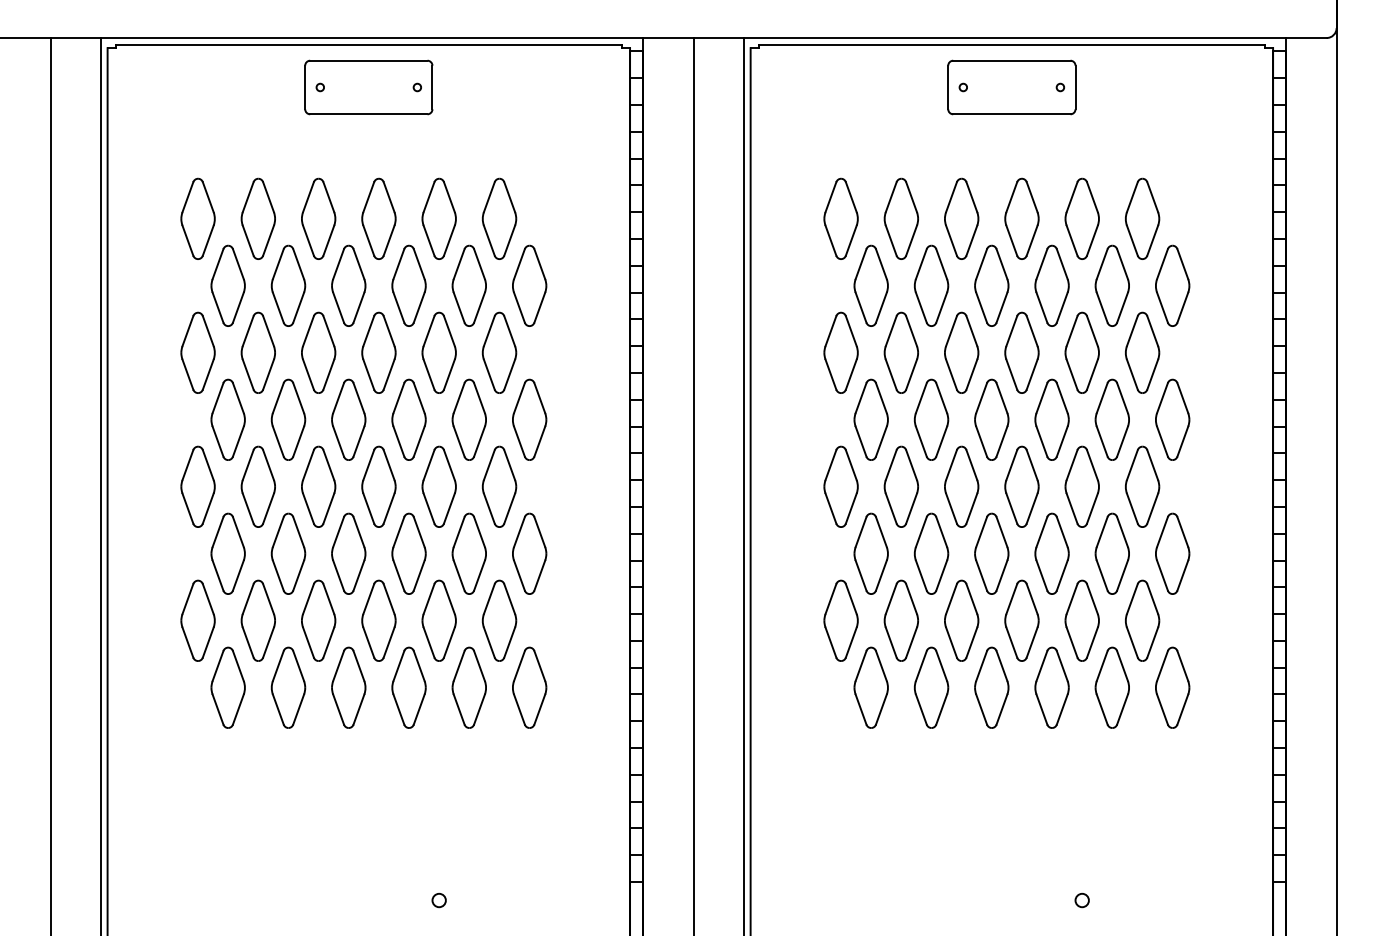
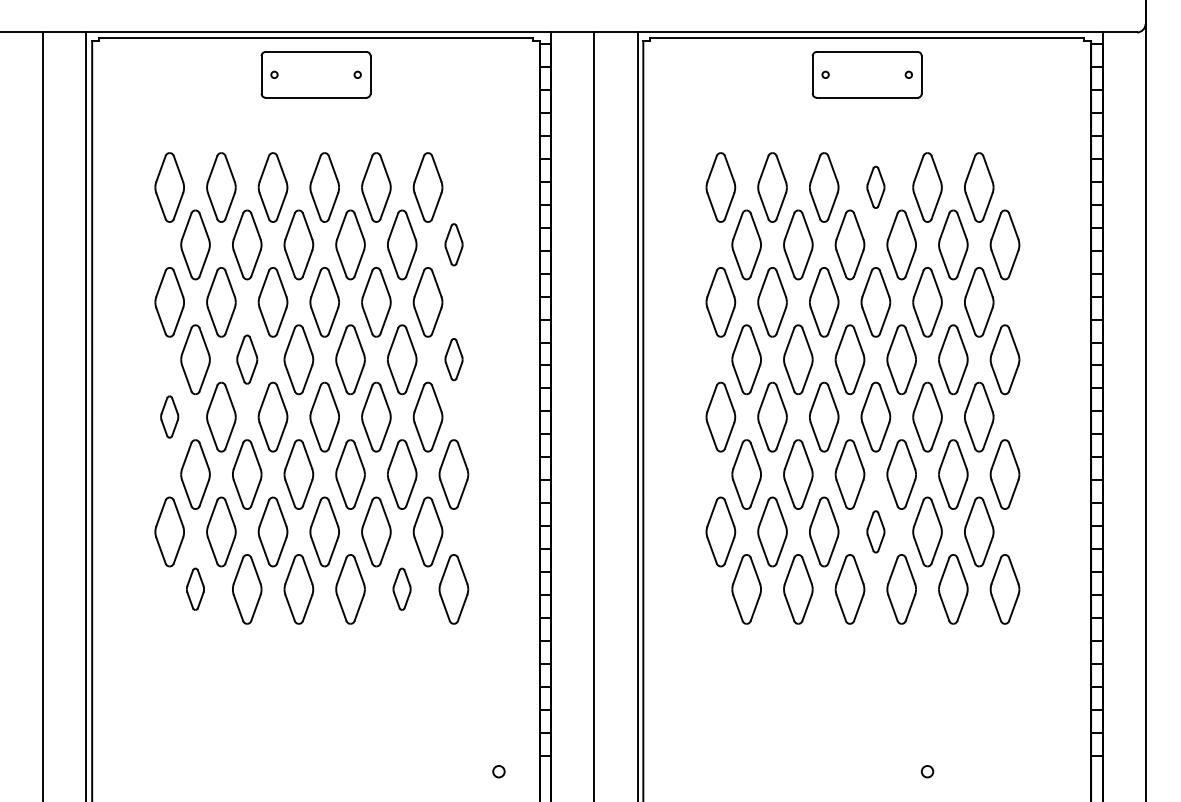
part: (1021, 218) -> (875, 187), size x0.6
part: (529, 285) -> (453, 244), size x0.6
part: (288, 419) -> (247, 359), size x0.7
part: (529, 419) -> (453, 359), size x0.6
part: (197, 486) -> (169, 416), size x0.6
part: (1021, 620) -> (875, 531), size x0.6
part: (227, 687) -> (194, 589), size x0.6
part: (468, 687) -> (401, 589), size x0.6
circle: (438, 900) -> (498, 771), moved

